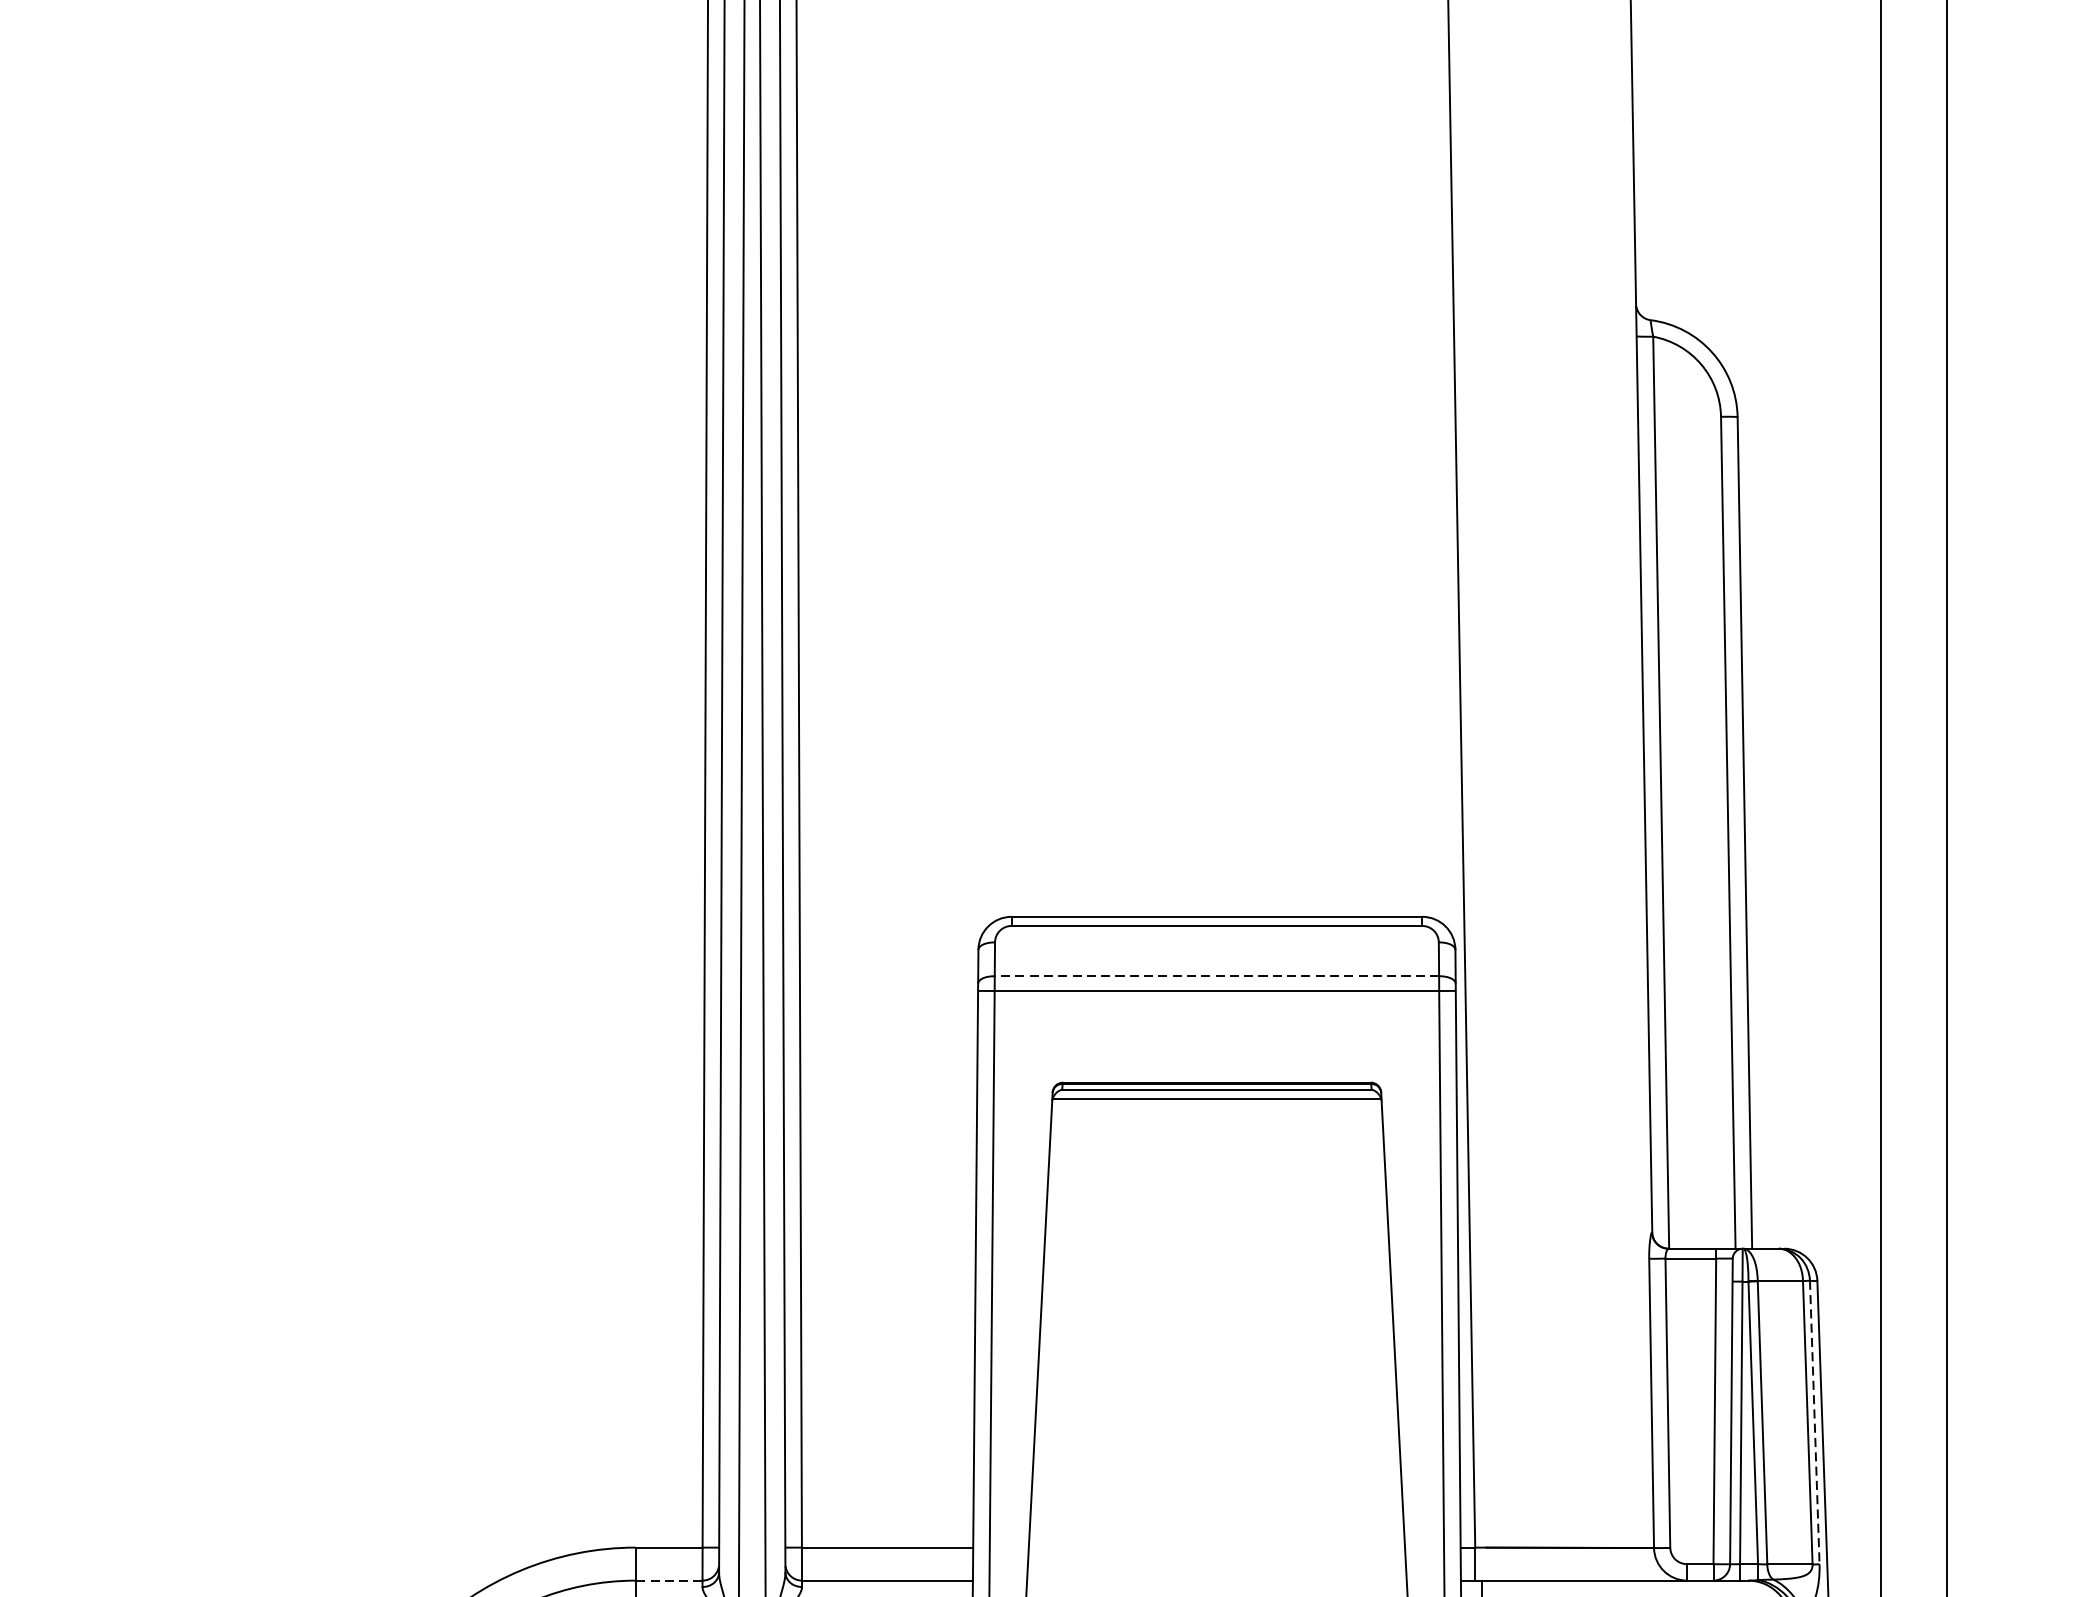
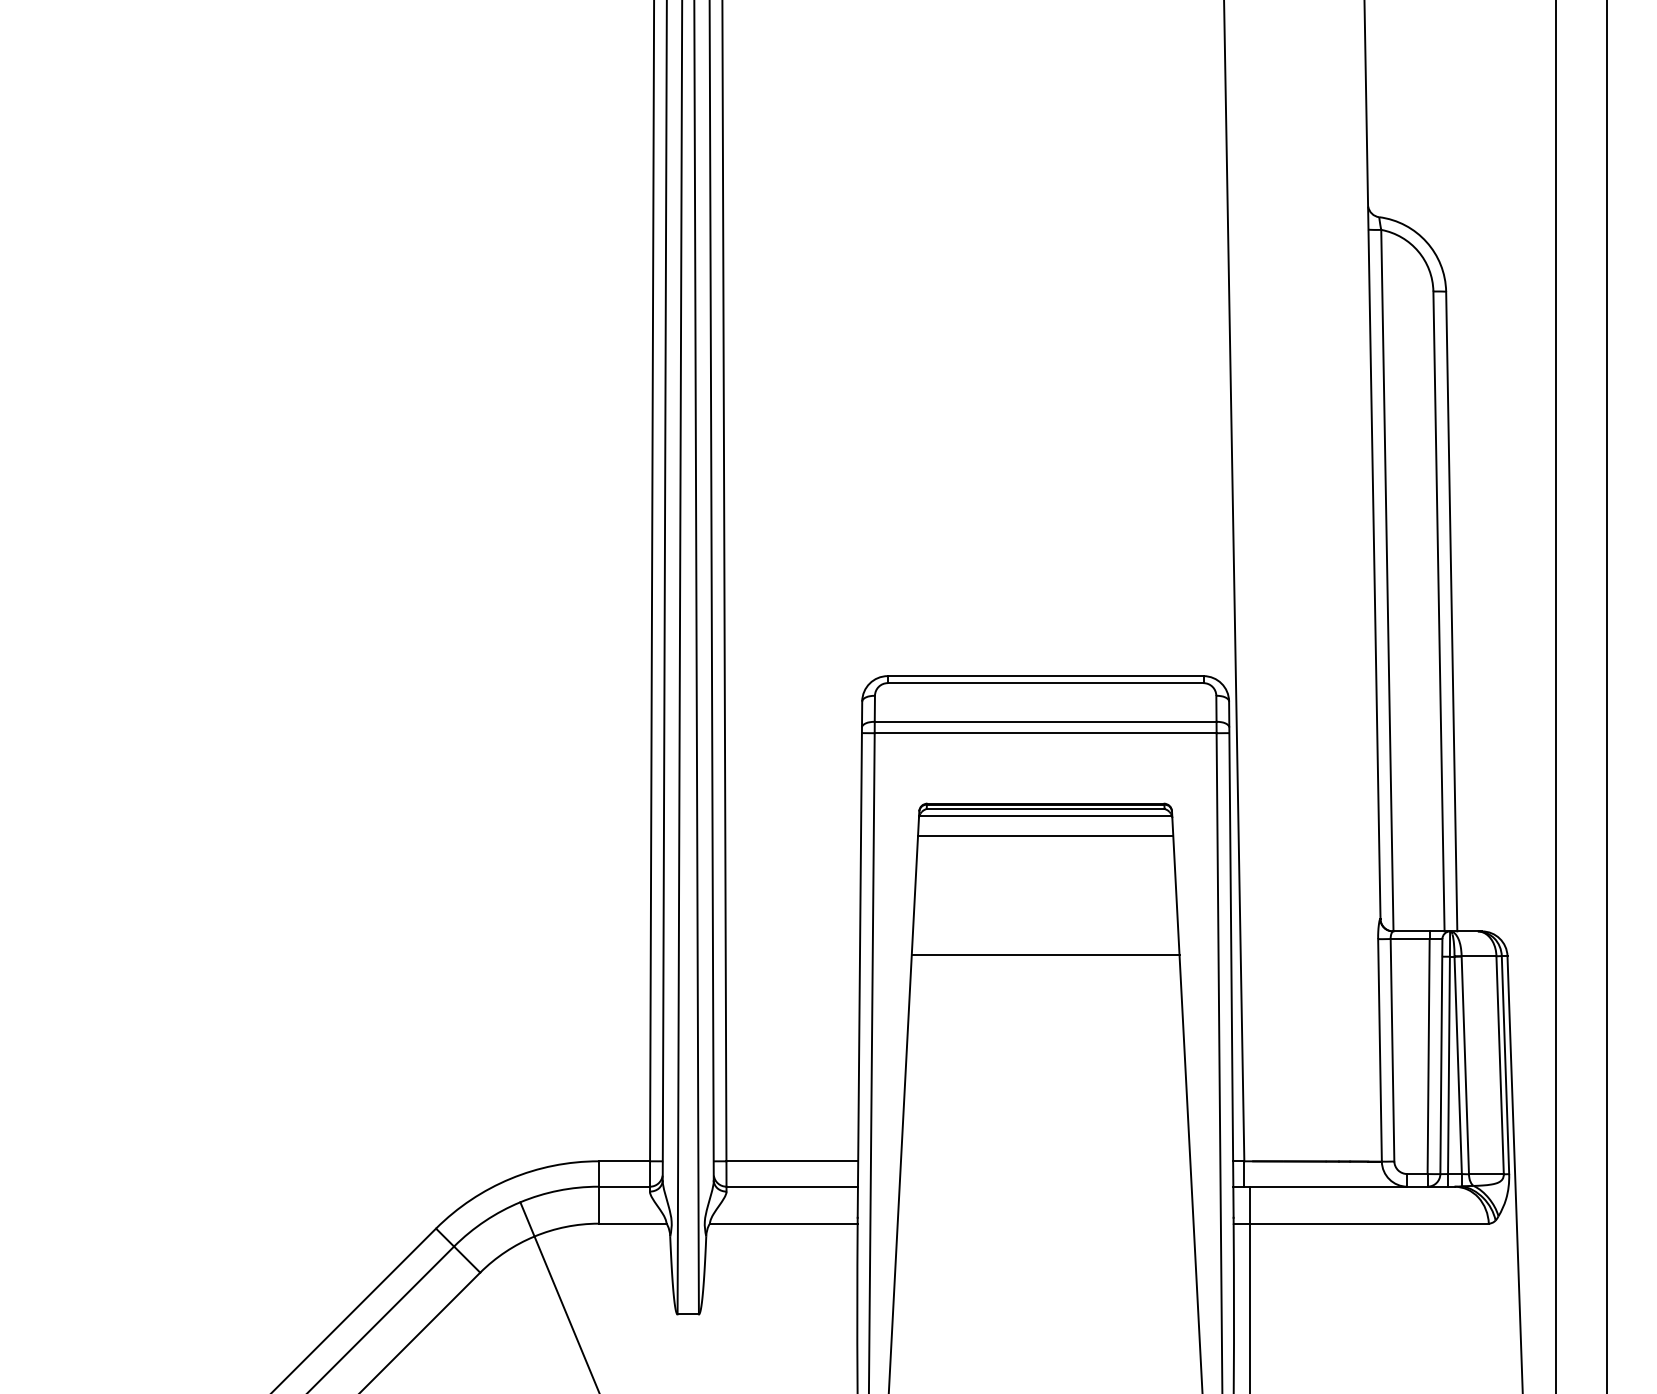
line: (1216, 975) -> (1045, 721), dashed -> solid
line: (1216, 1125) -> (1045, 836), added
line: (1216, 1278) -> (1045, 954), added
line: (1814, 1423) -> (1505, 1065), dashed -> solid
line: (669, 1580) -> (624, 1186), dashed -> solid

